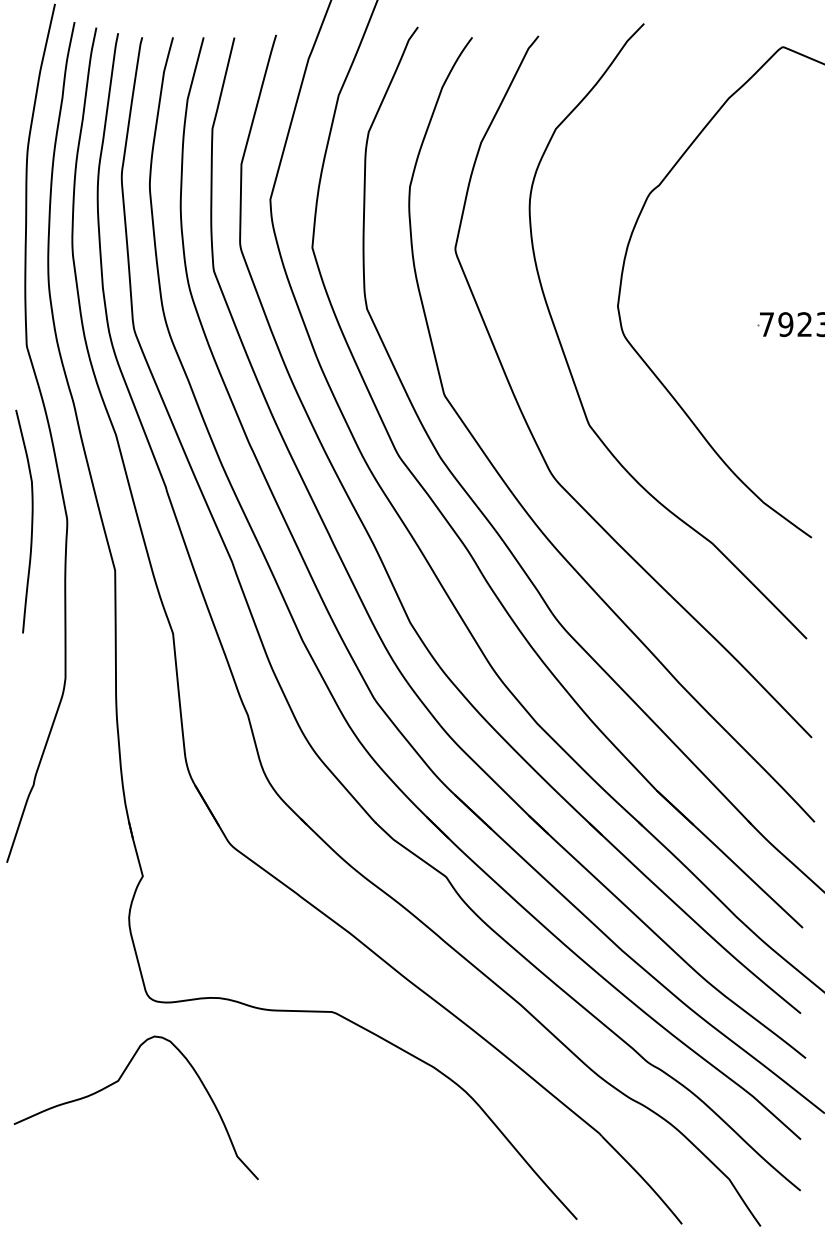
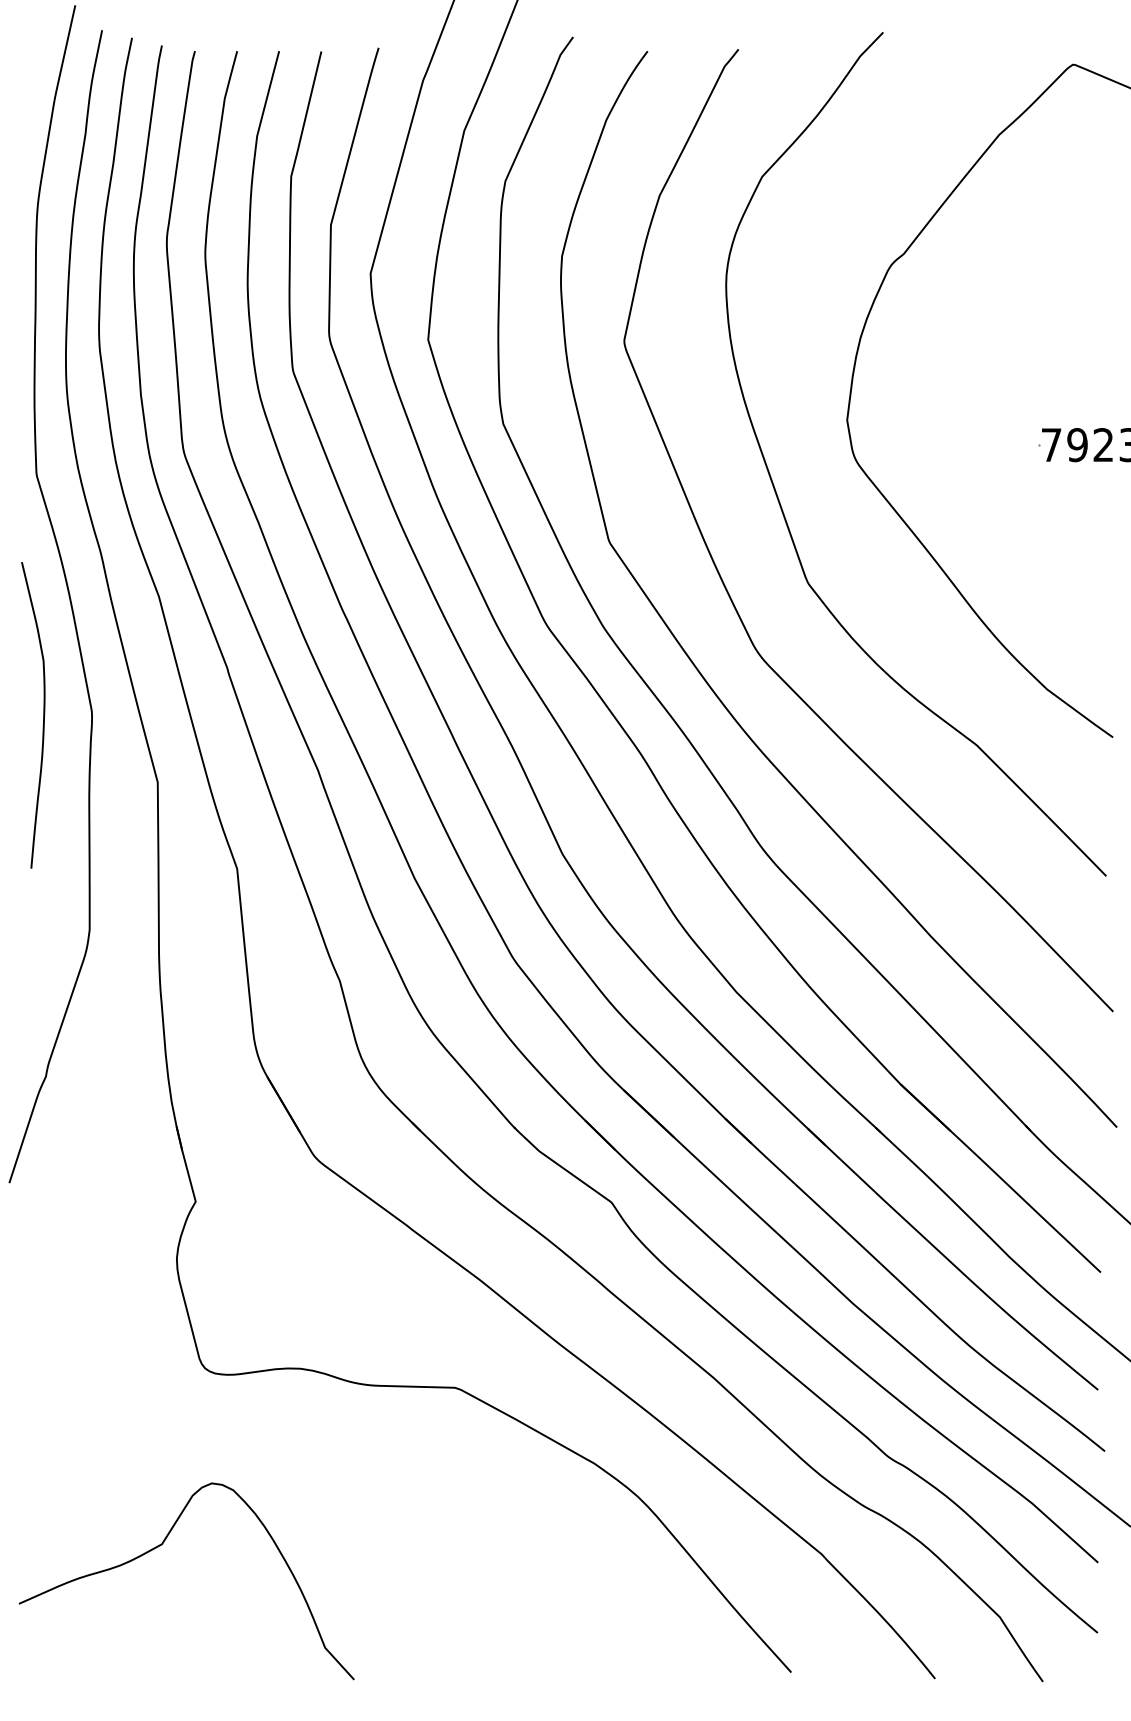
curve: (118, 1081) -> (162, 1545), moved

